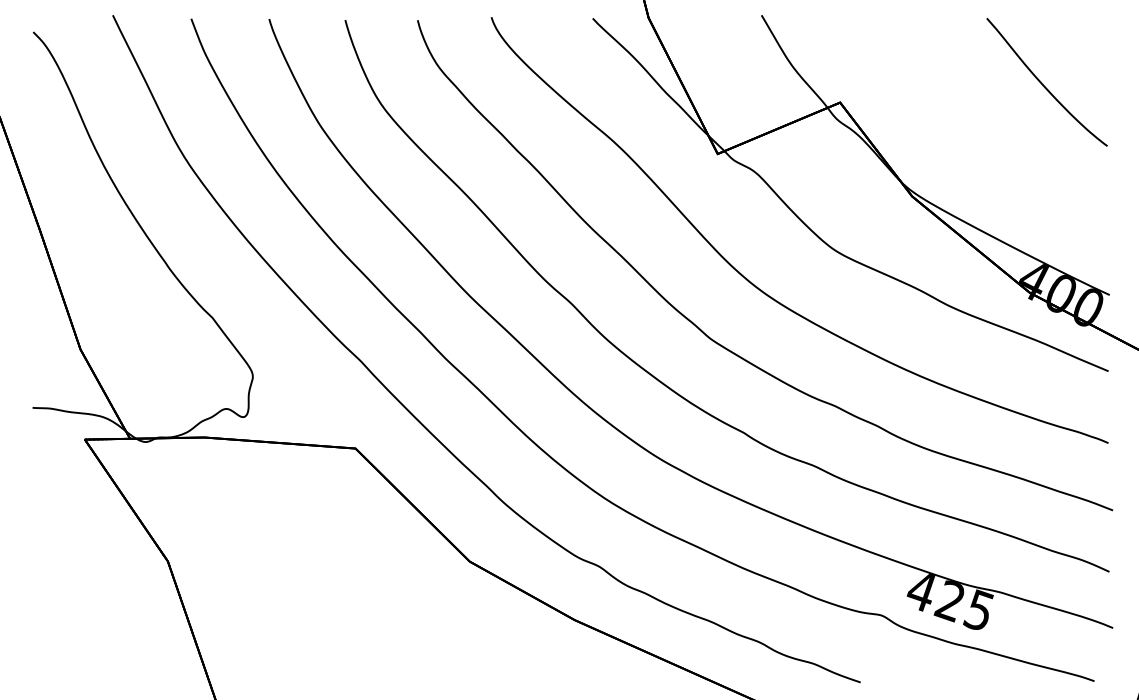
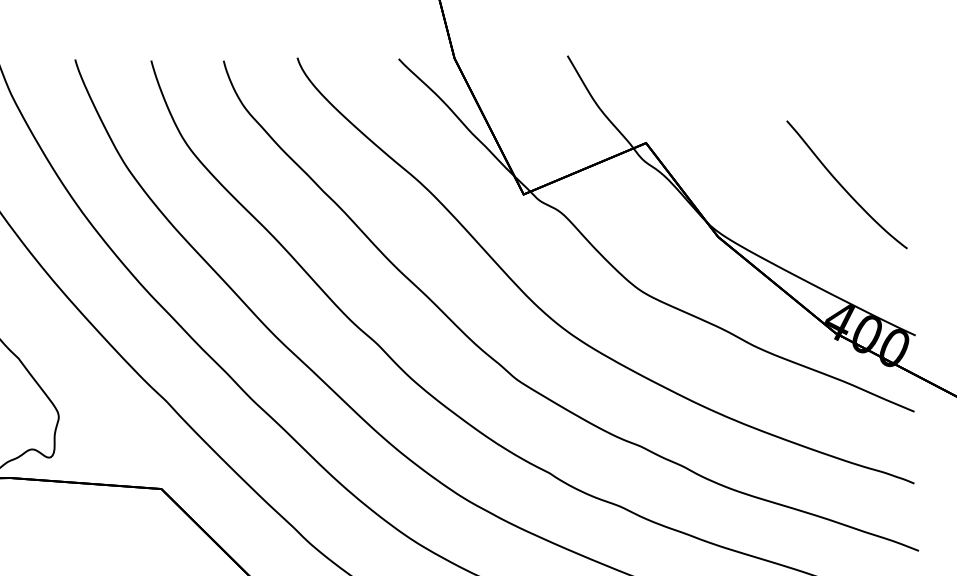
part: (1046, 82) -> (846, 184), moved

